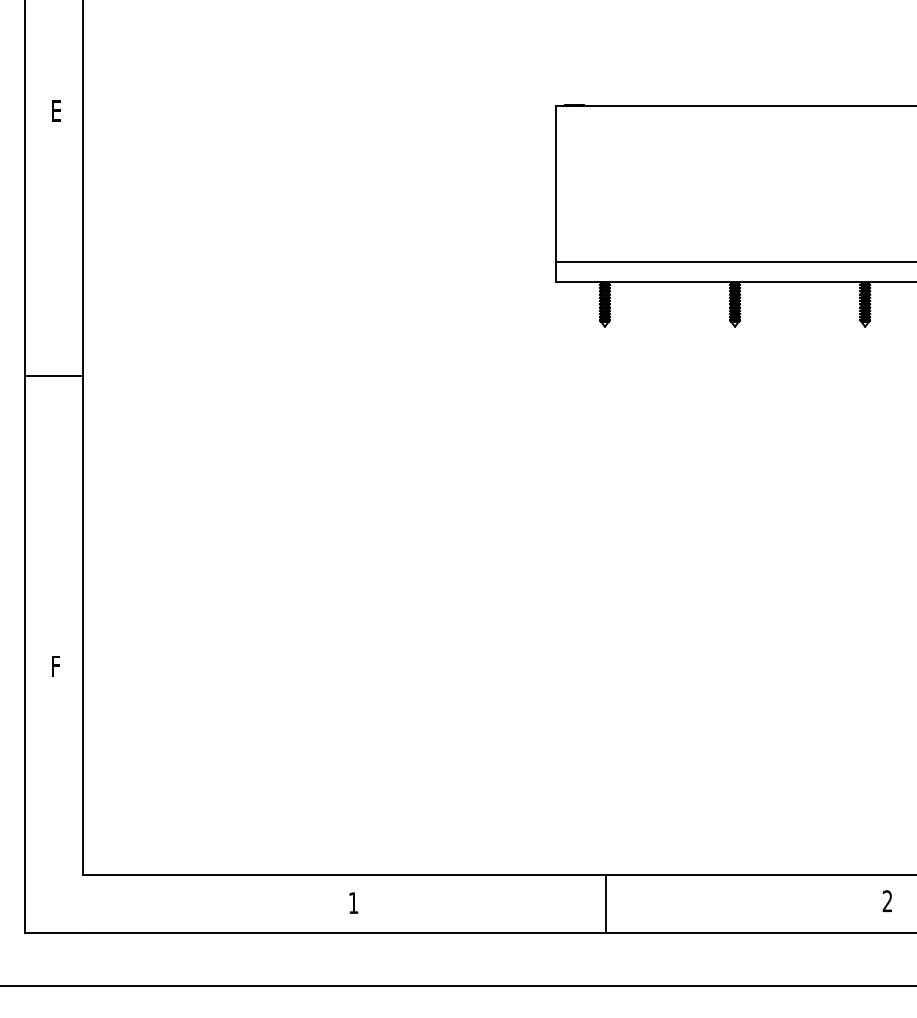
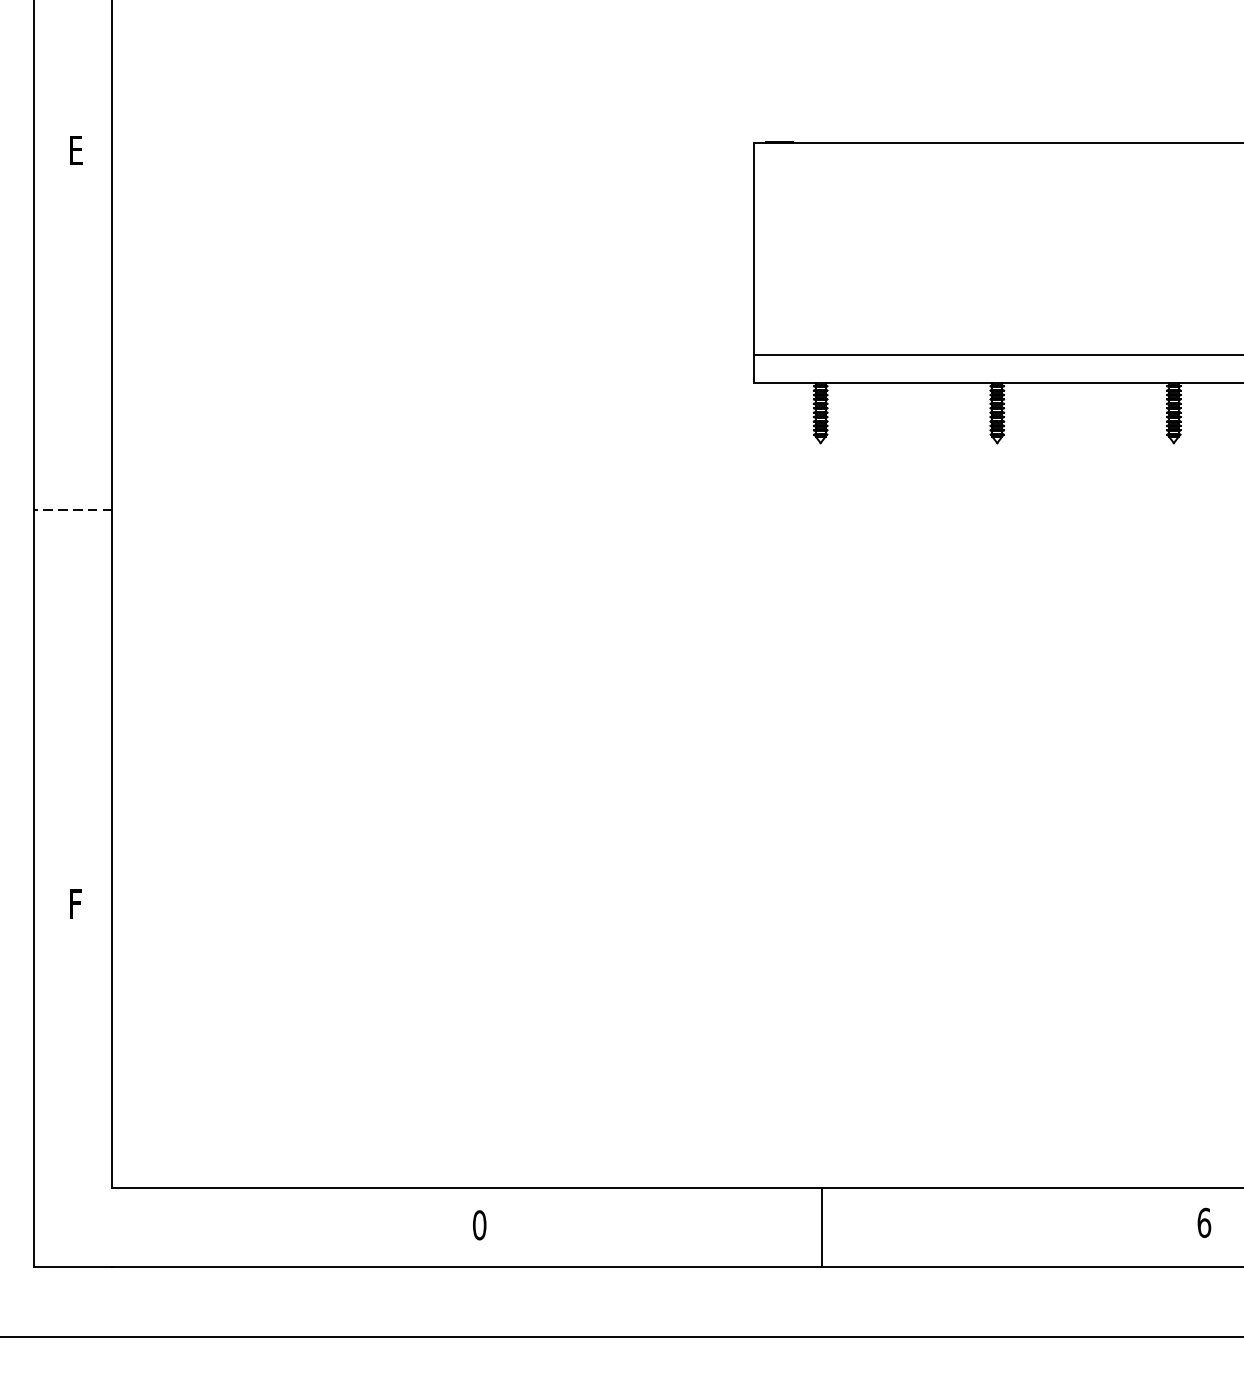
line: (53, 375) -> (72, 509), solid -> dashed
text: (887, 901) -> (1204, 1223), 2 -> 6
text: (353, 903) -> (479, 1225), 1 -> 0

